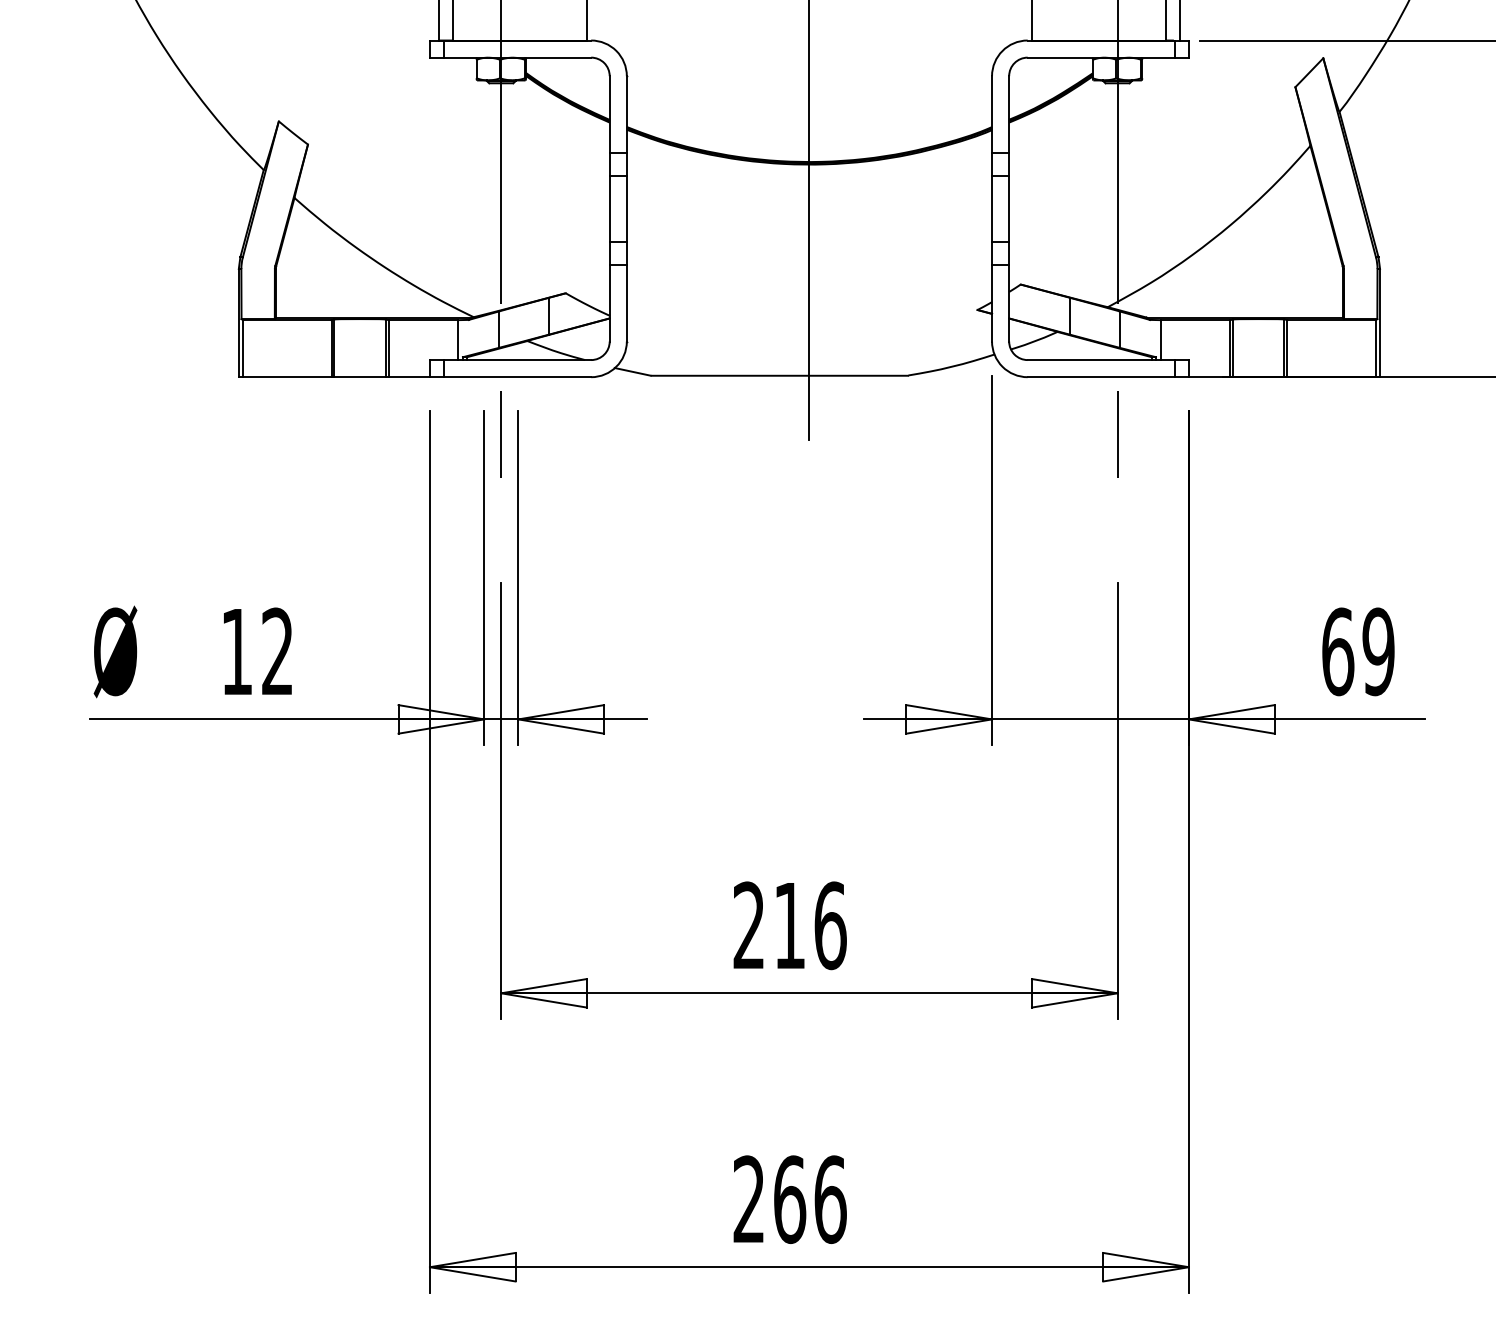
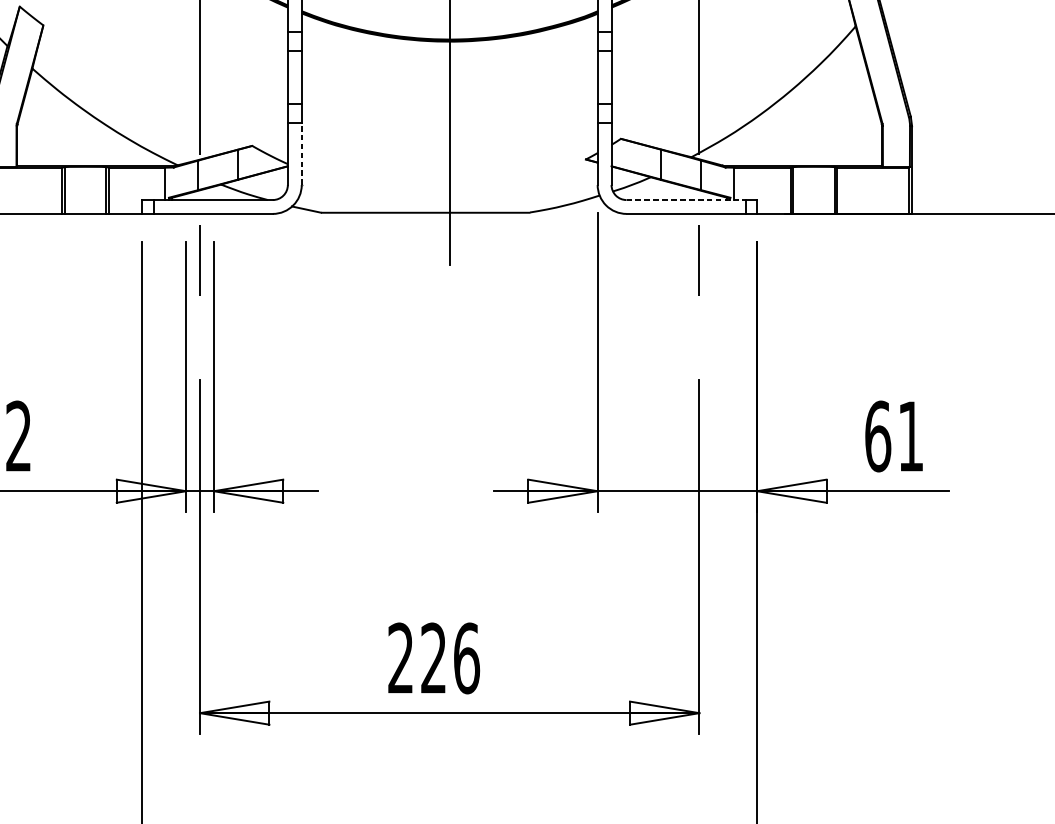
line: (626, 302) -> (301, 153), solid -> dashed
line: (1101, 360) -> (686, 200), solid -> dashed
text: (1378, 651) -> (910, 436), 69 -> 61
text: (789, 924) -> (433, 657), 216 -> 226

